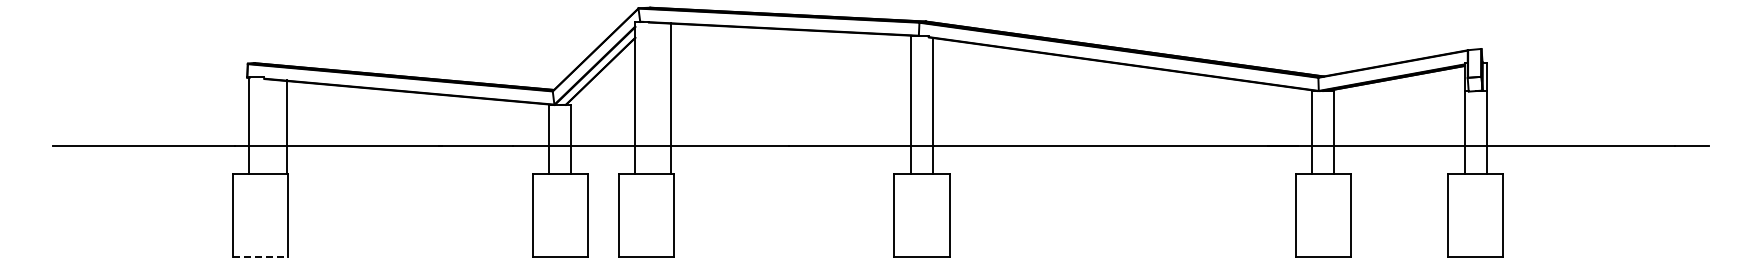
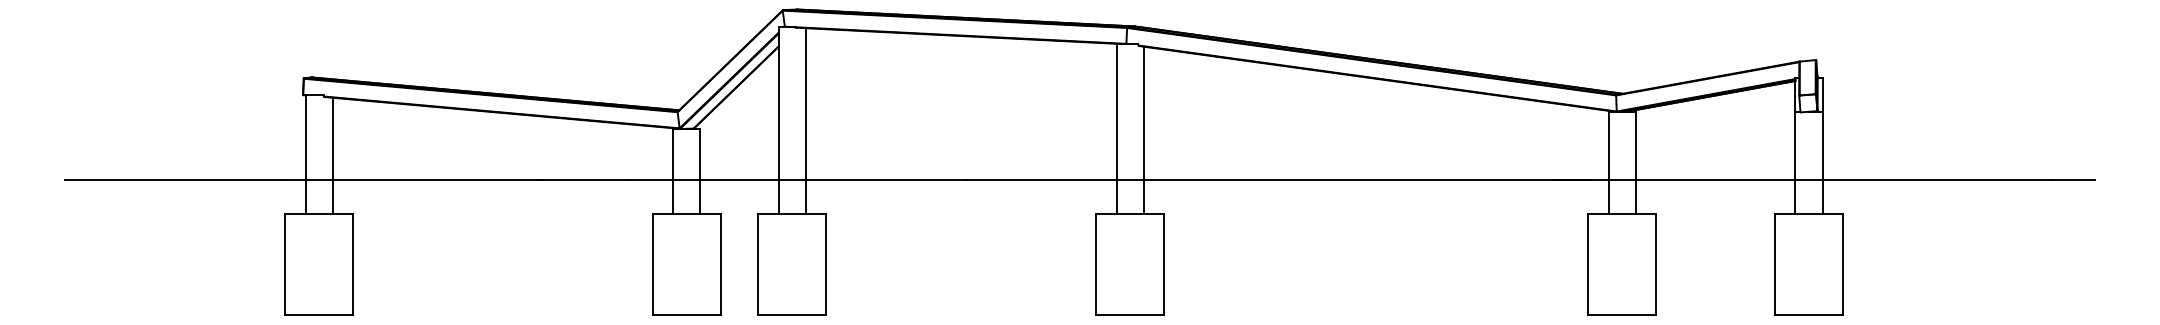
line: (671, 98) -> (806, 120), moved
line: (286, 126) -> (332, 155), moved
line: (260, 257) -> (319, 315), dashed -> solid

